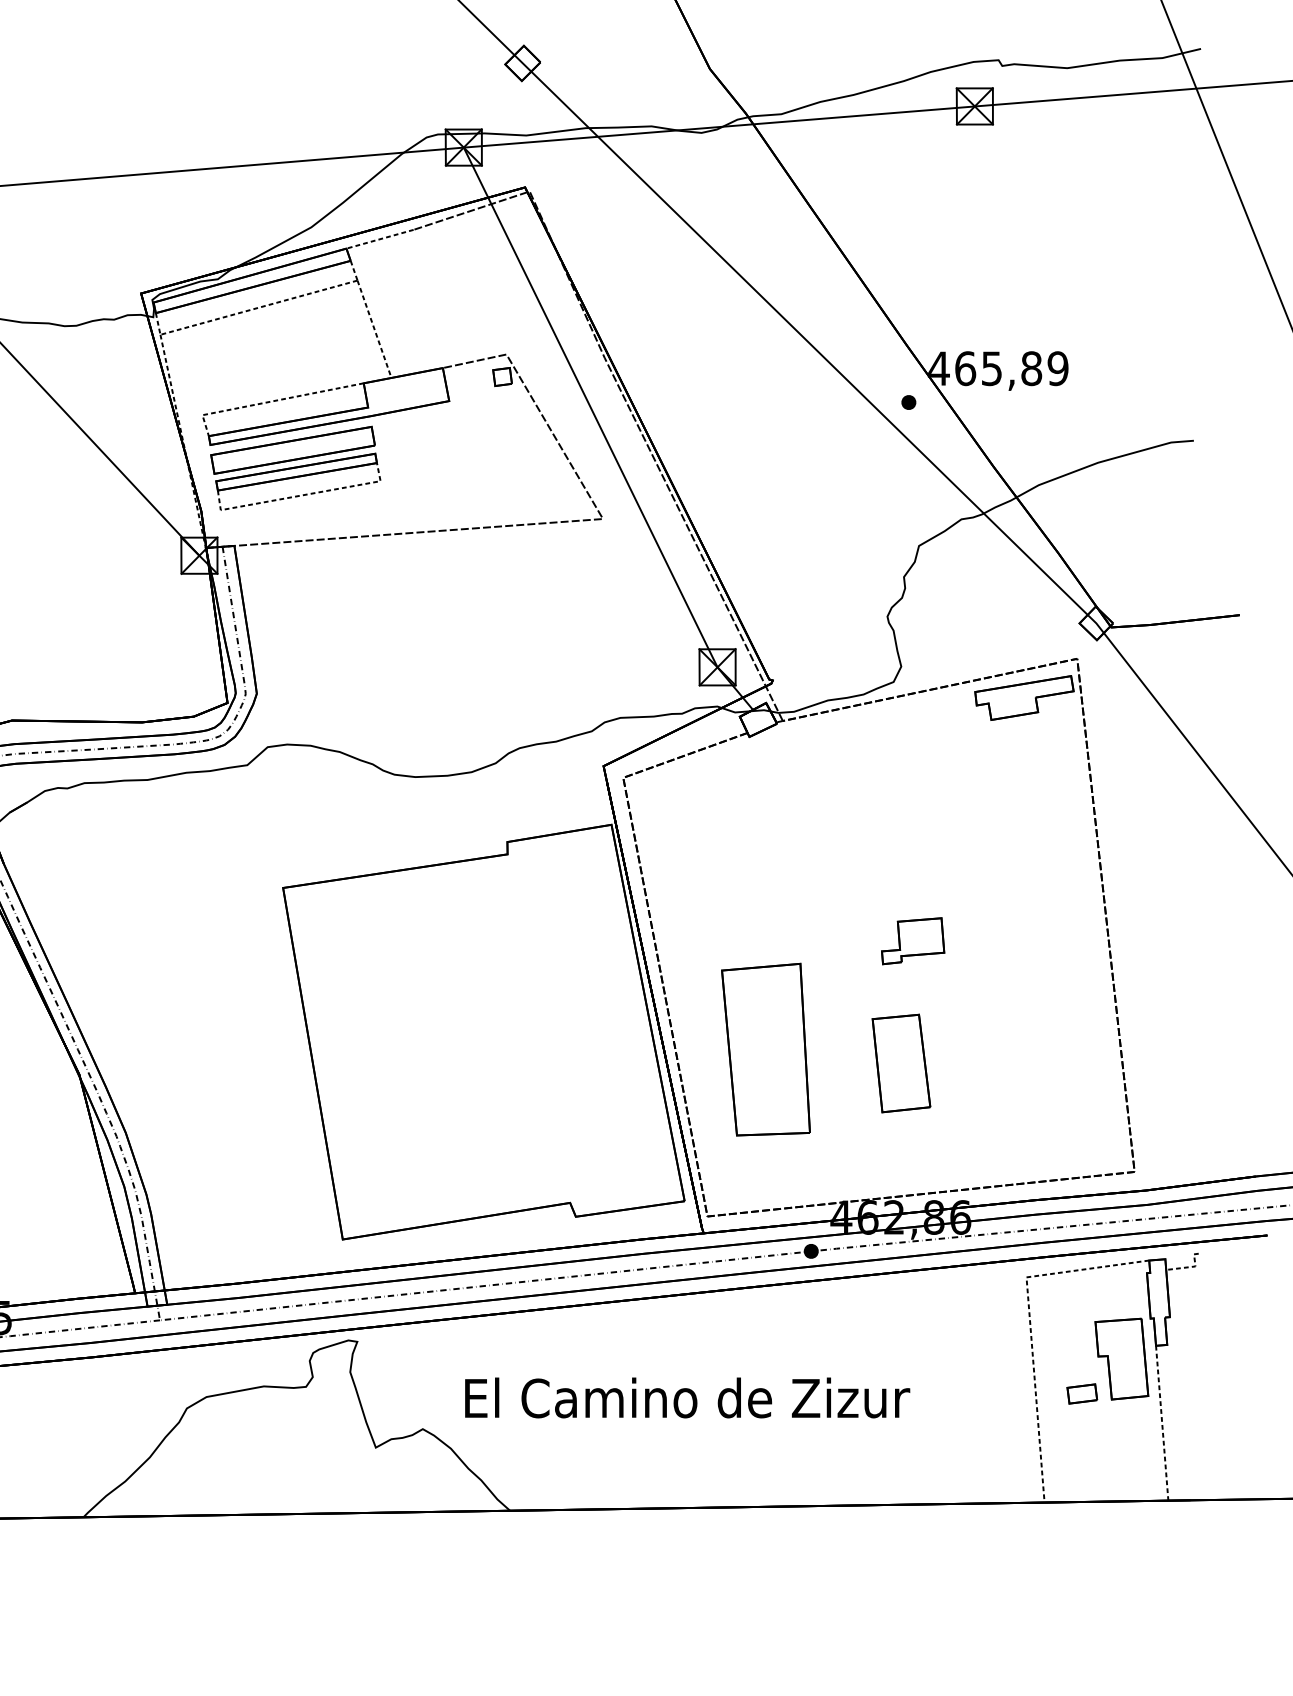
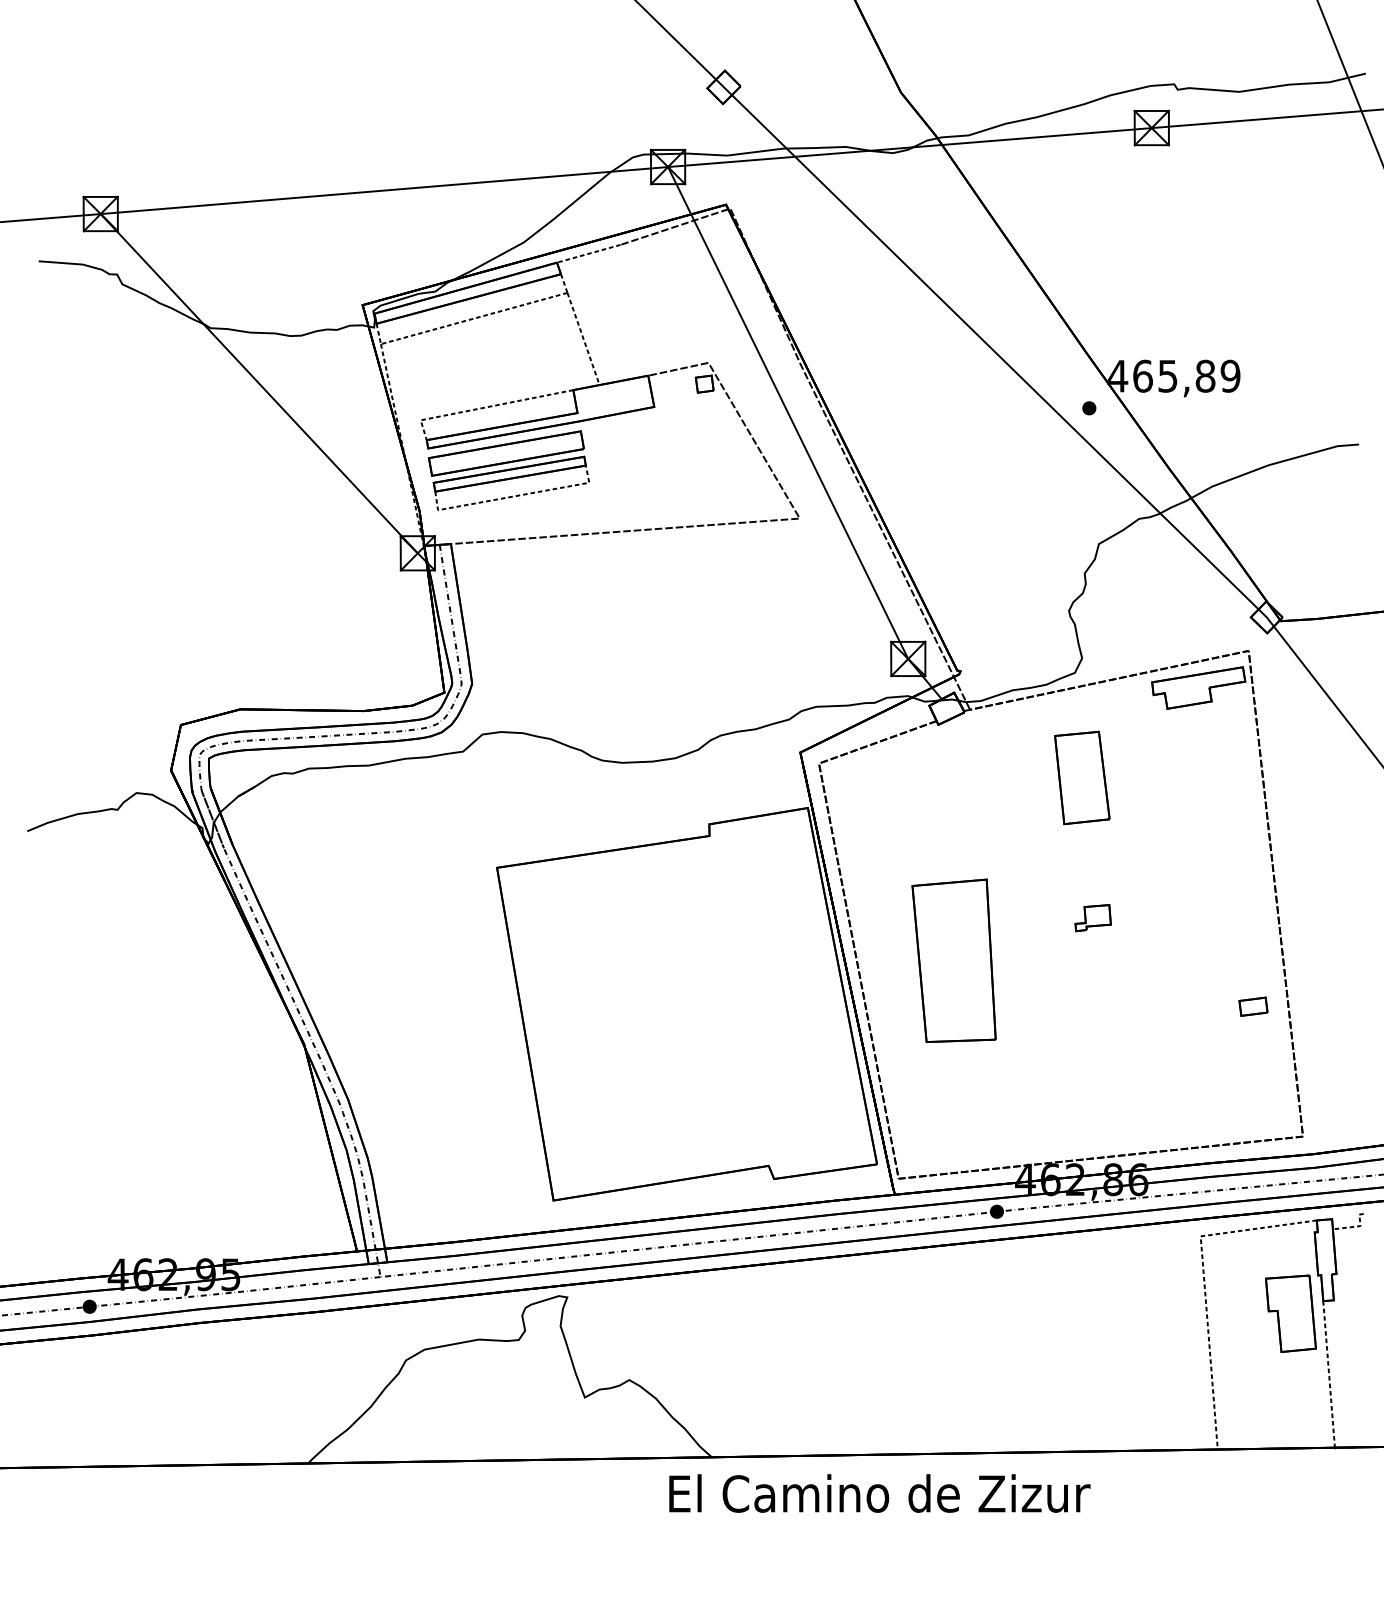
part: (912, 940) -> (1092, 917), size x0.6
part: (765, 1049) -> (953, 960), moved
part: (901, 1063) -> (1082, 777), moved
part: (1082, 1393) -> (1253, 1006), moved
text: (687, 1397) -> (879, 1493), moved

